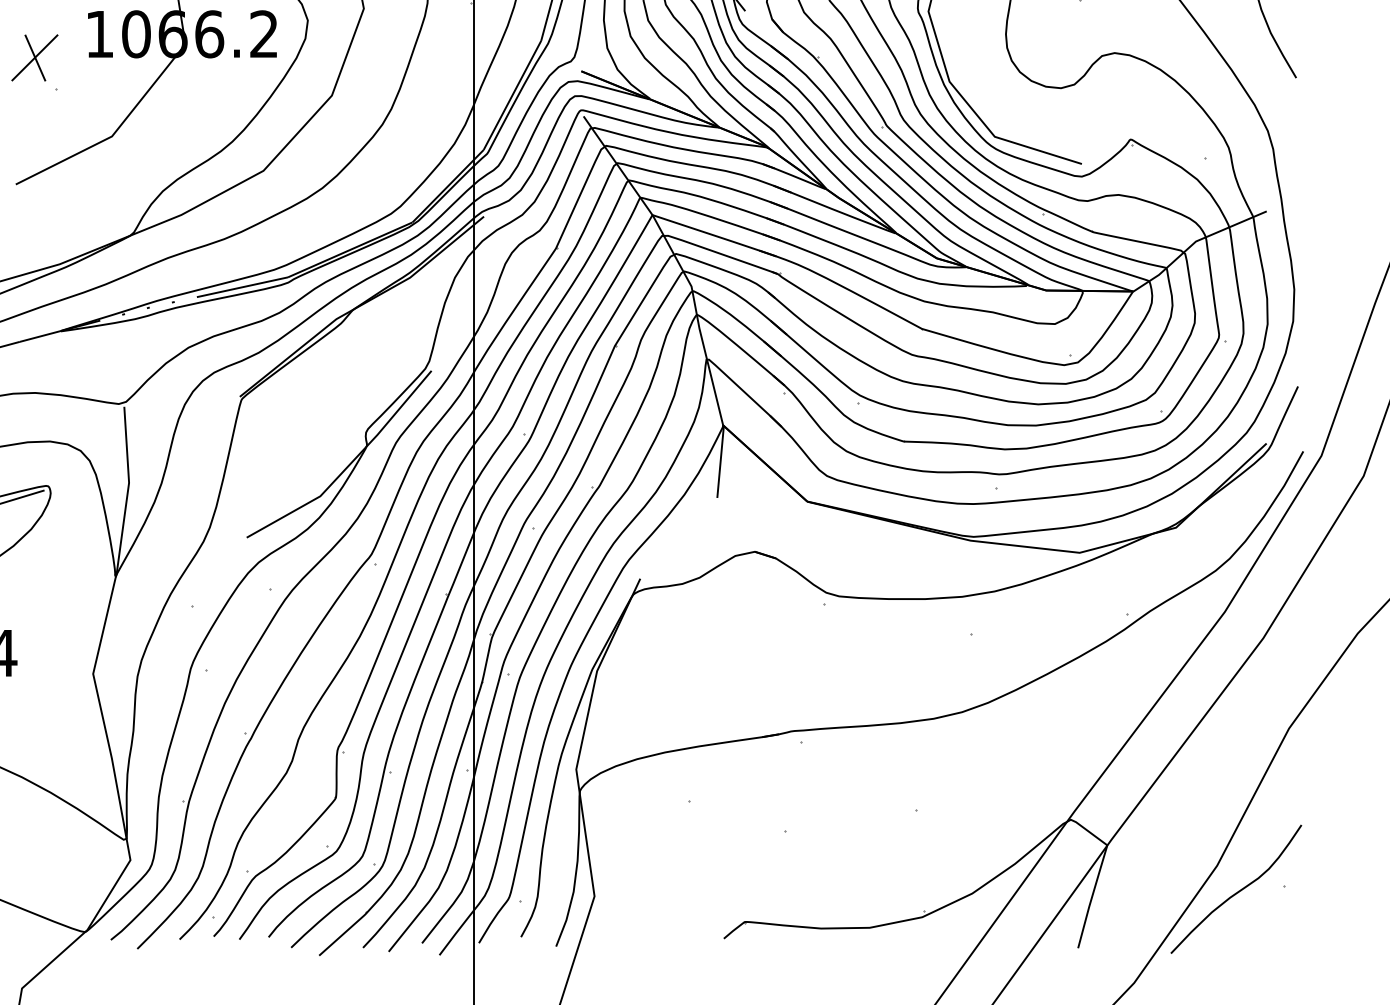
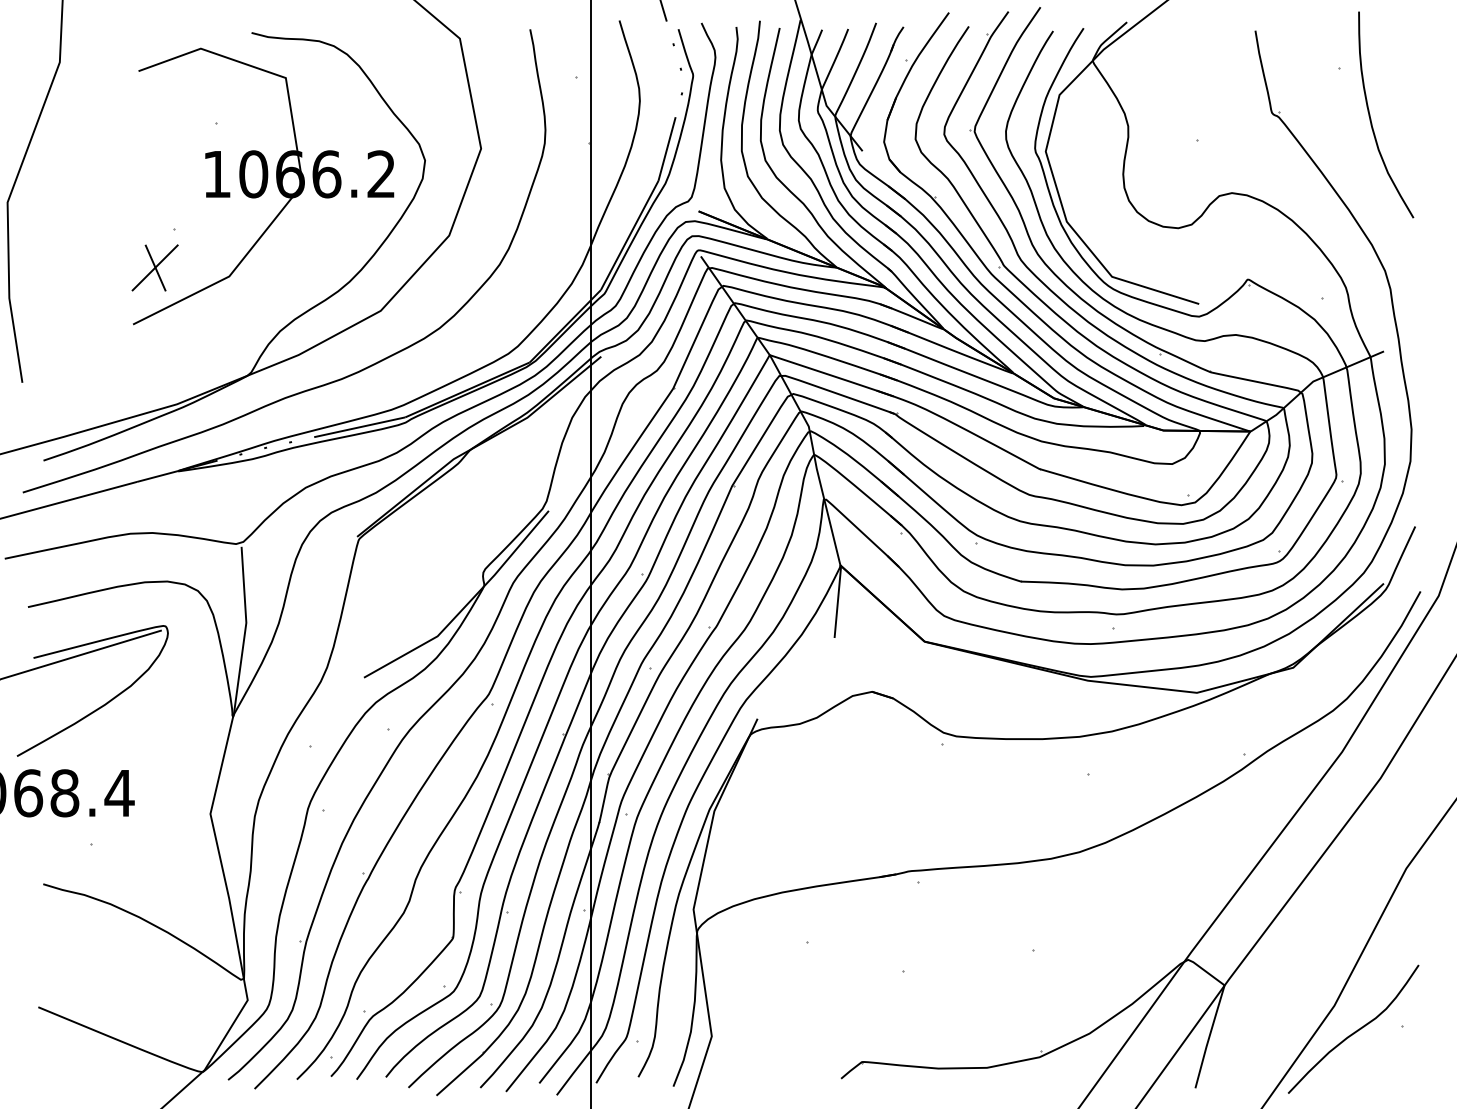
part: (34, 57) -> (154, 267), moved

